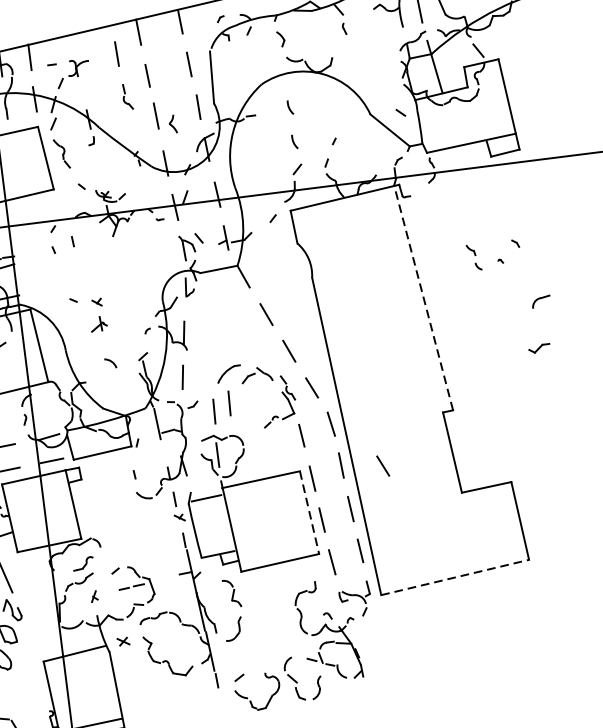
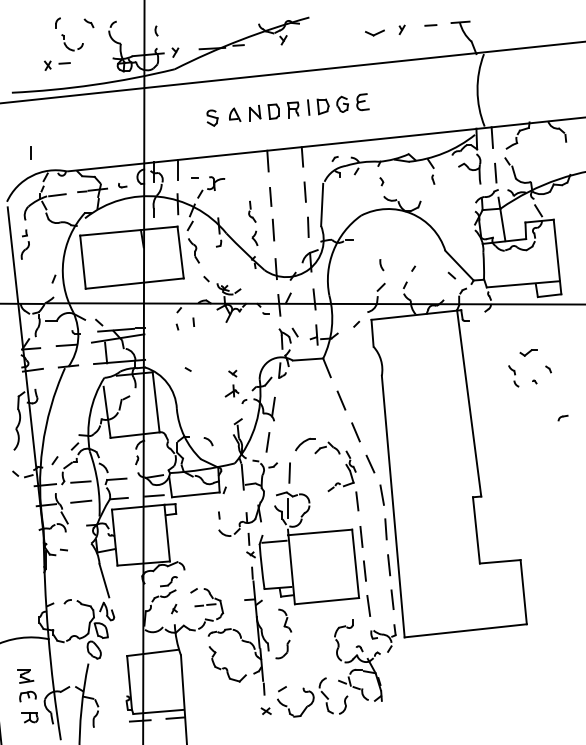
part: (281, 39) -> (381, 181), size x0.62
line: (117, 52) -> (248, 175), removed
arc: (289, 108) -> (381, 237), removed
line: (400, 112) -> (451, 275), moved
part: (172, 123) -> (254, 237), moved
line: (424, 297) -> (469, 403), dashed -> solid
part: (540, 300) -> (562, 417), size x0.62
part: (96, 314) -> (231, 383), moved
part: (538, 348) -> (528, 352), moved
arc: (110, 361) -> (208, 440), moved
line: (229, 402) -> (302, 467), removed
line: (383, 465) -> (419, 533), removed
line: (309, 513) -> (355, 564), dashed -> solid
line: (456, 576) -> (466, 630), dashed -> solid
part: (122, 640) -> (265, 710), moved

